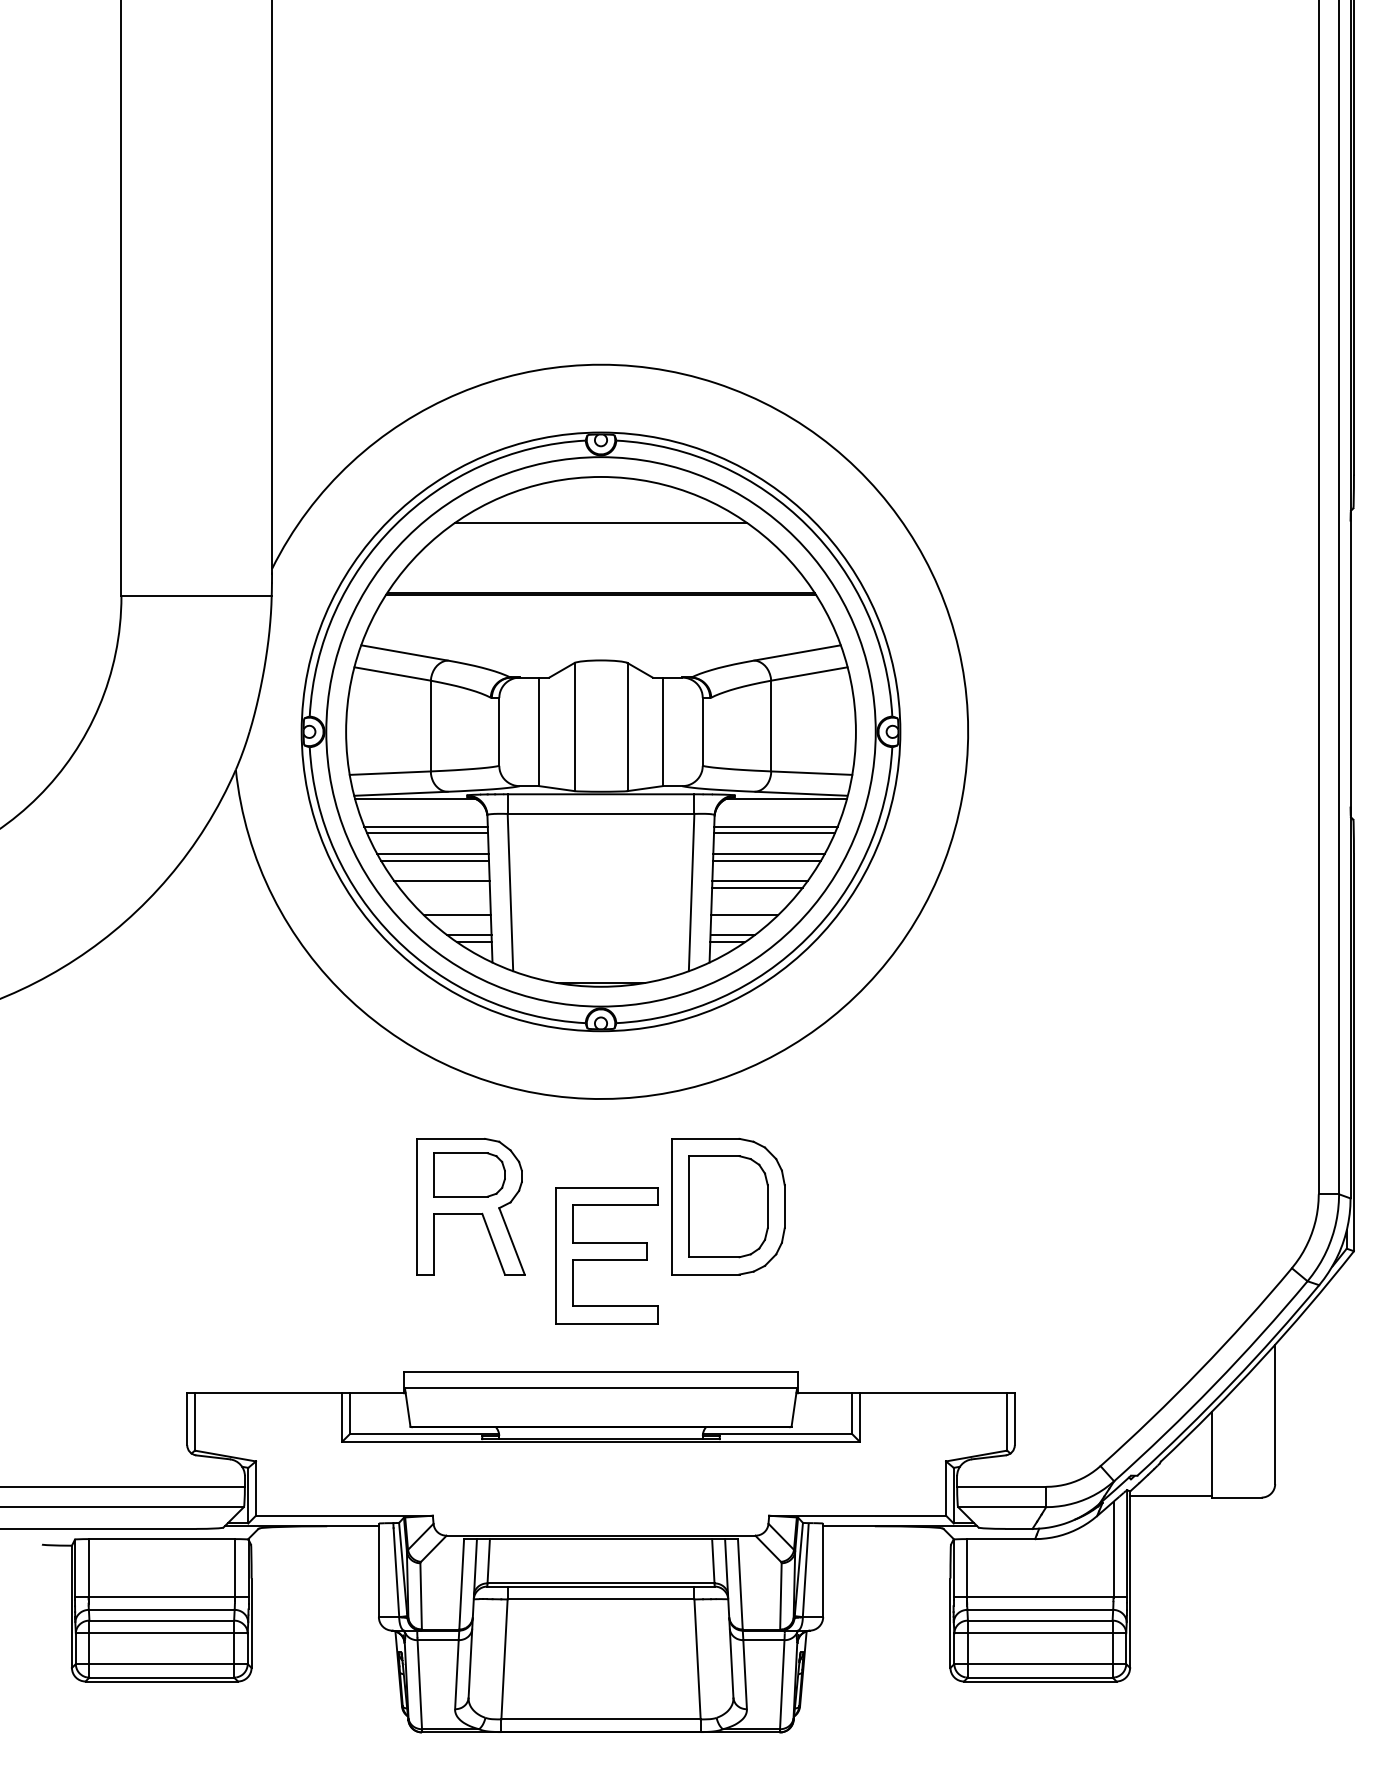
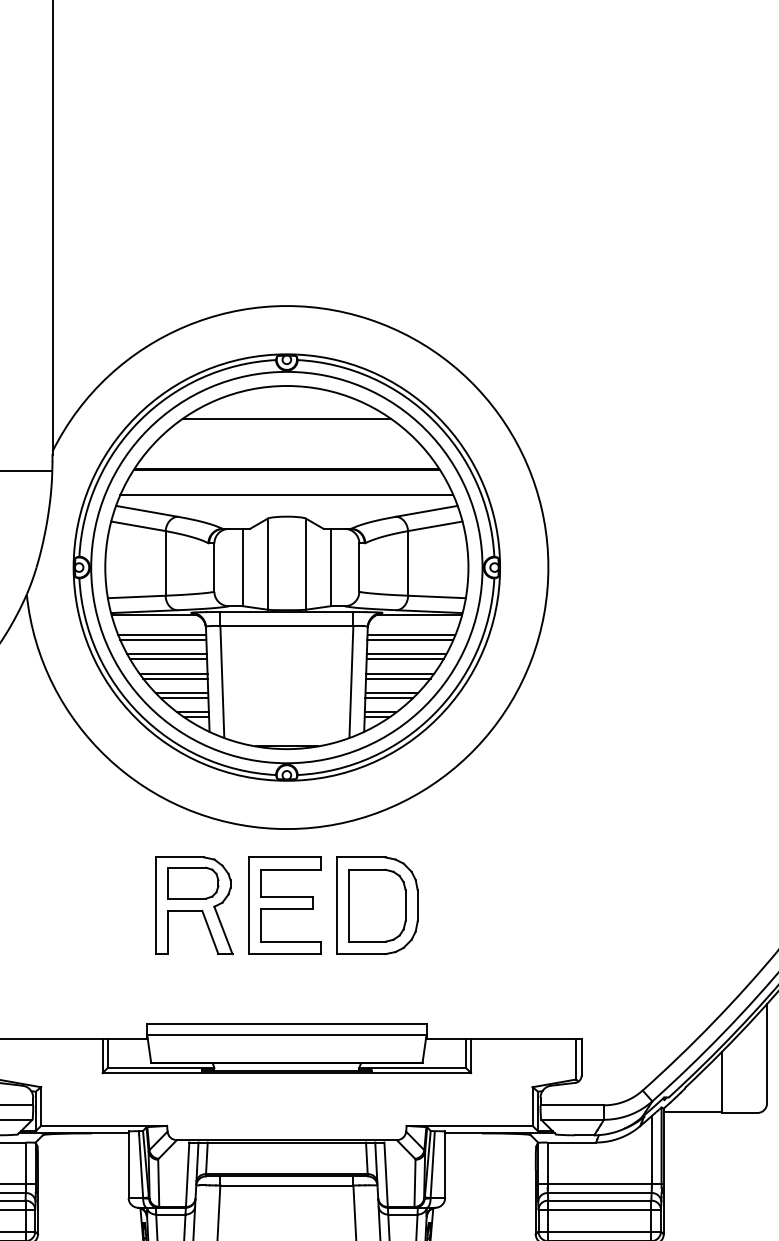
line: (600, 630) -> (286, 495), added
line: (444, 887) -> (175, 678), added
line: (453, 908) -> (181, 693), added
line: (748, 908) -> (391, 693), added
part: (606, 1255) -> (284, 905), moved

